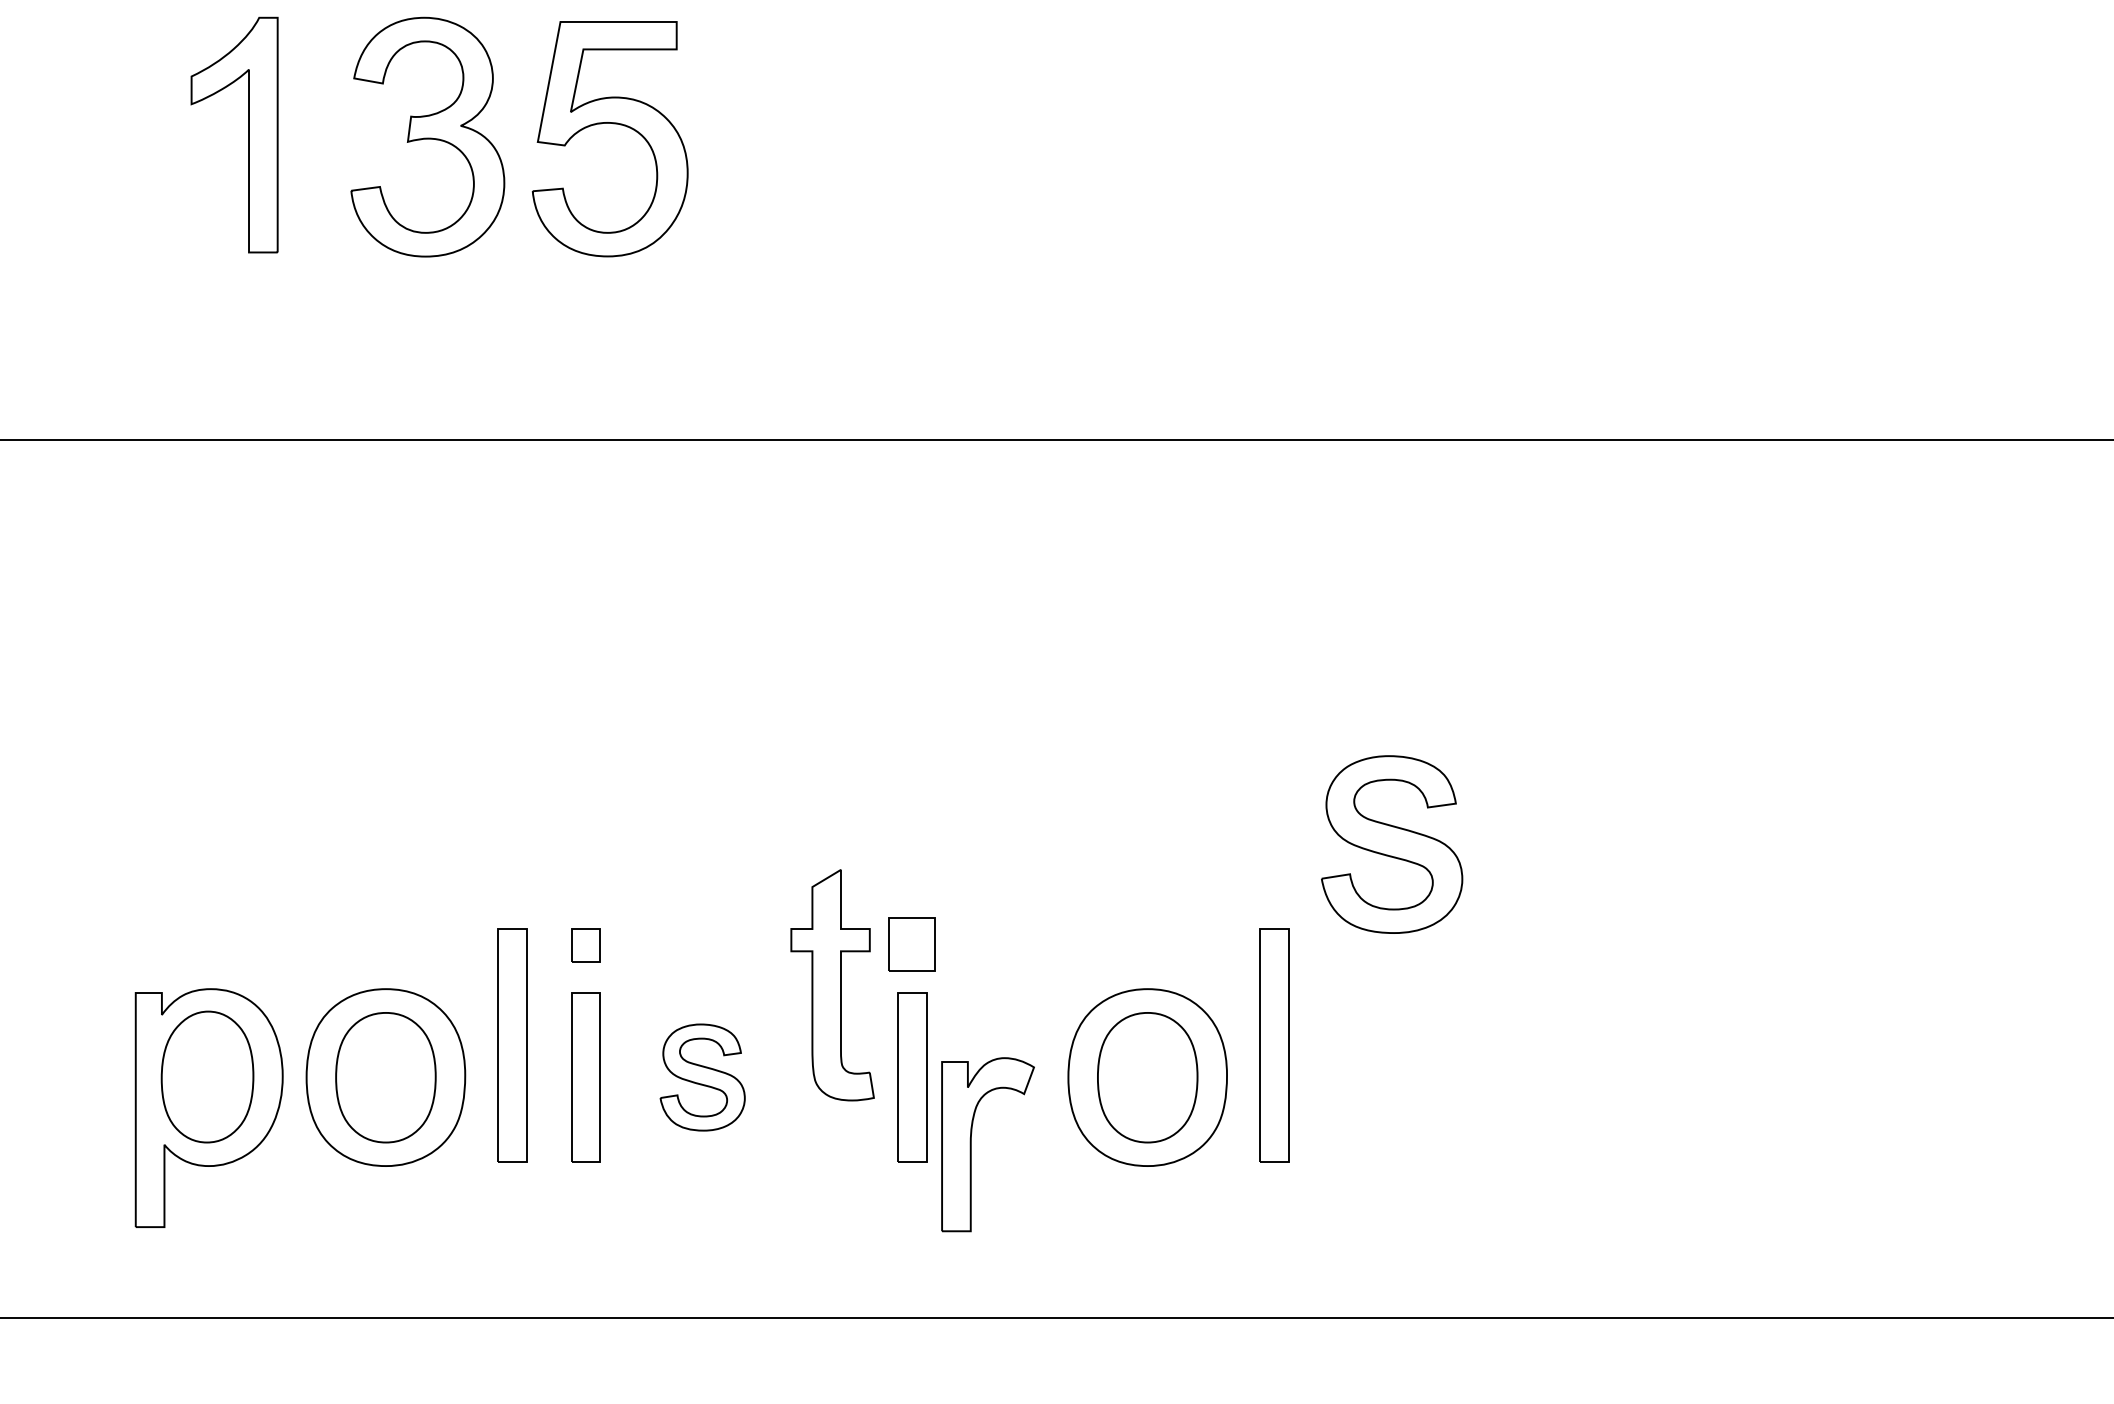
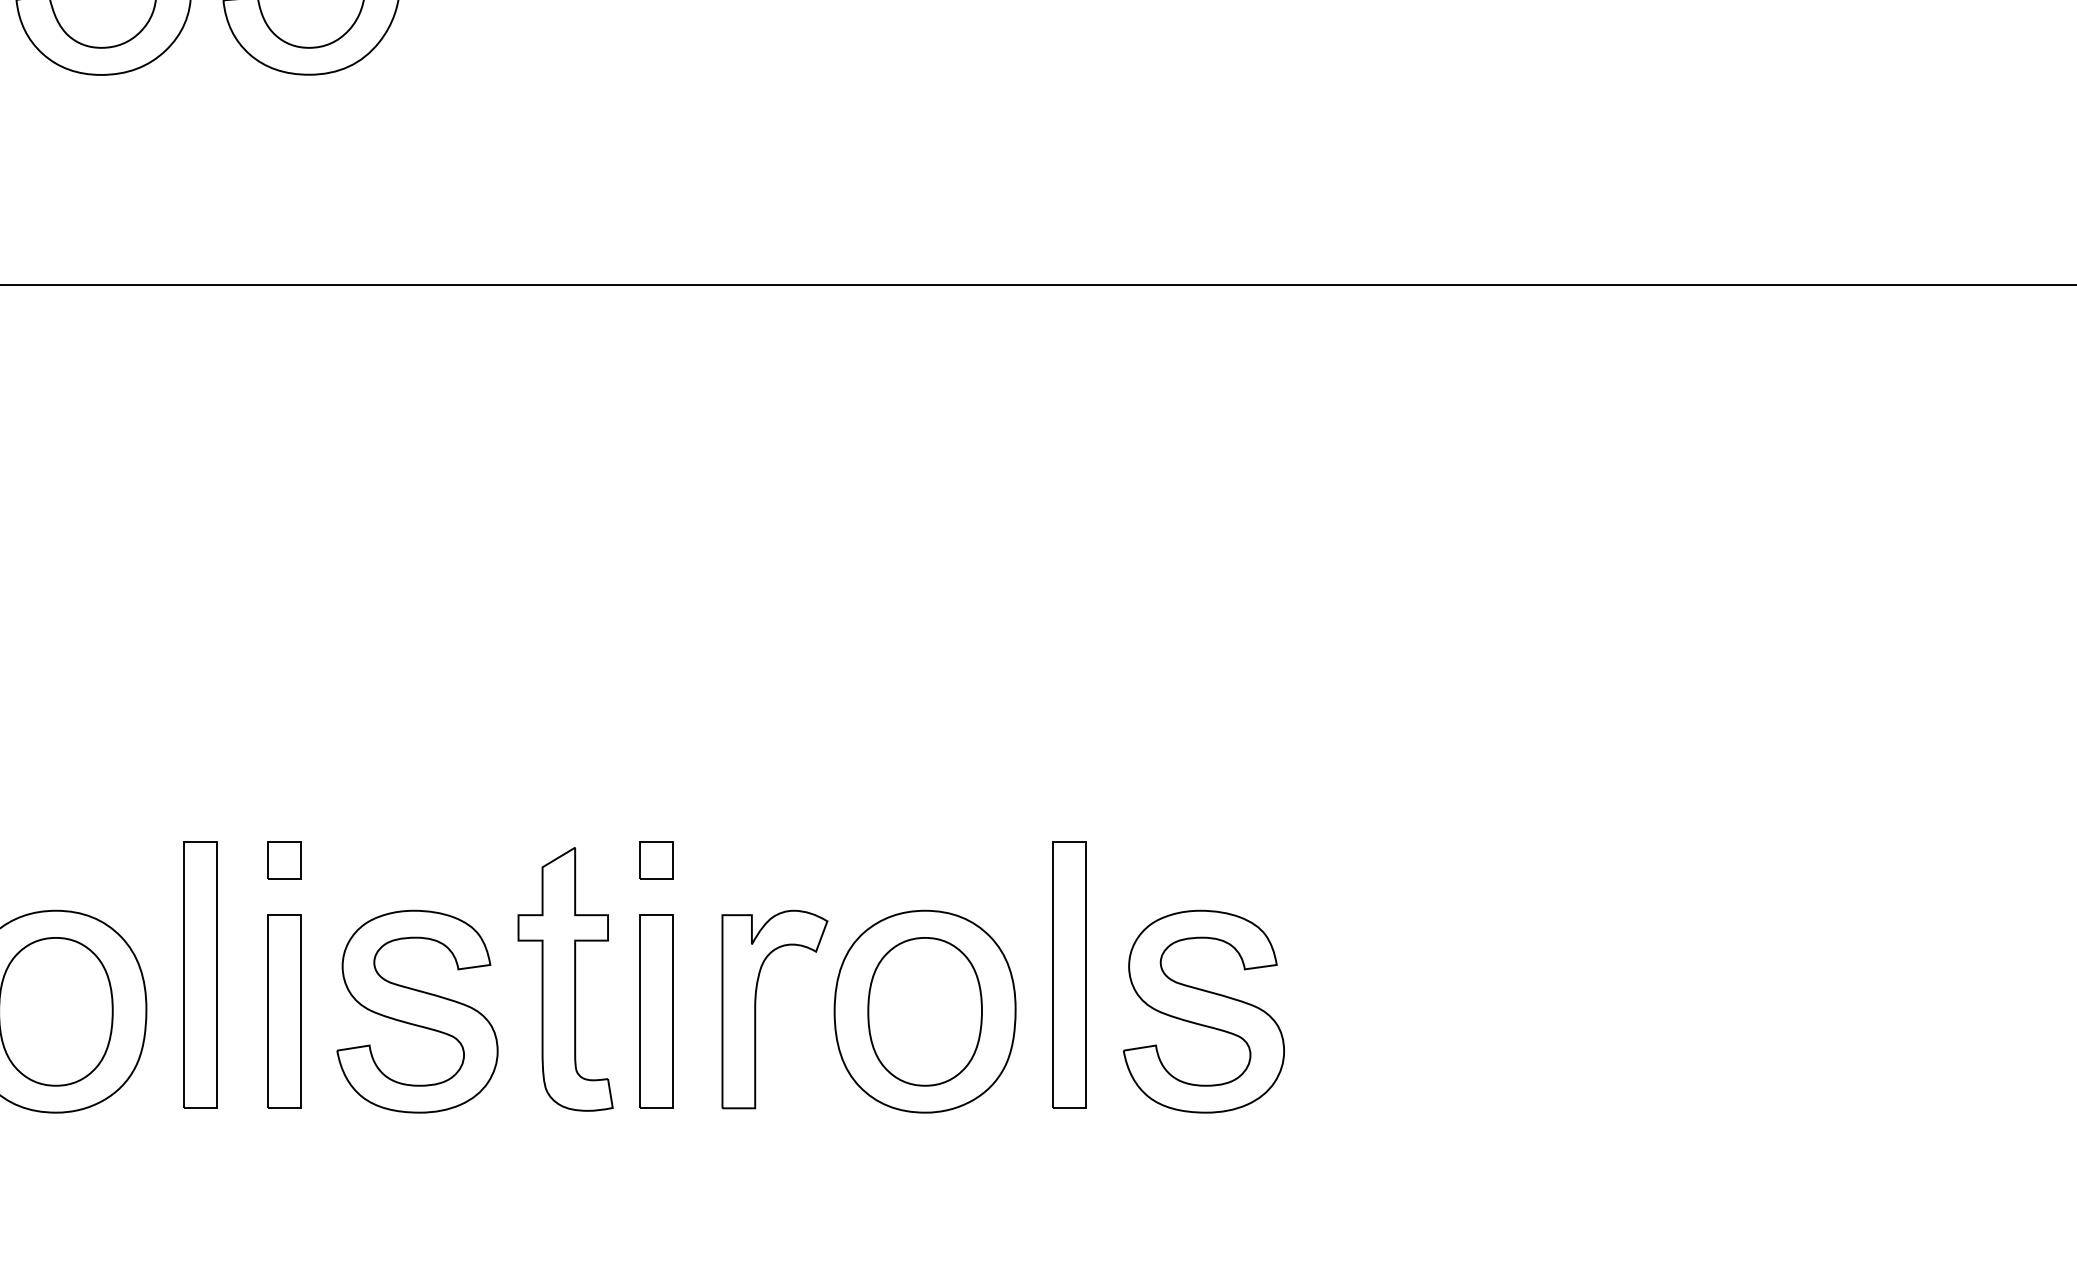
part: (1392, 844) -> (1204, 1011), moved
part: (912, 945) -> (656, 860), size x0.62
part: (832, 985) -> (565, 979), moved
part: (702, 1077) -> (417, 1011), size x1.67
part: (971, 1144) -> (756, 1009), moved

